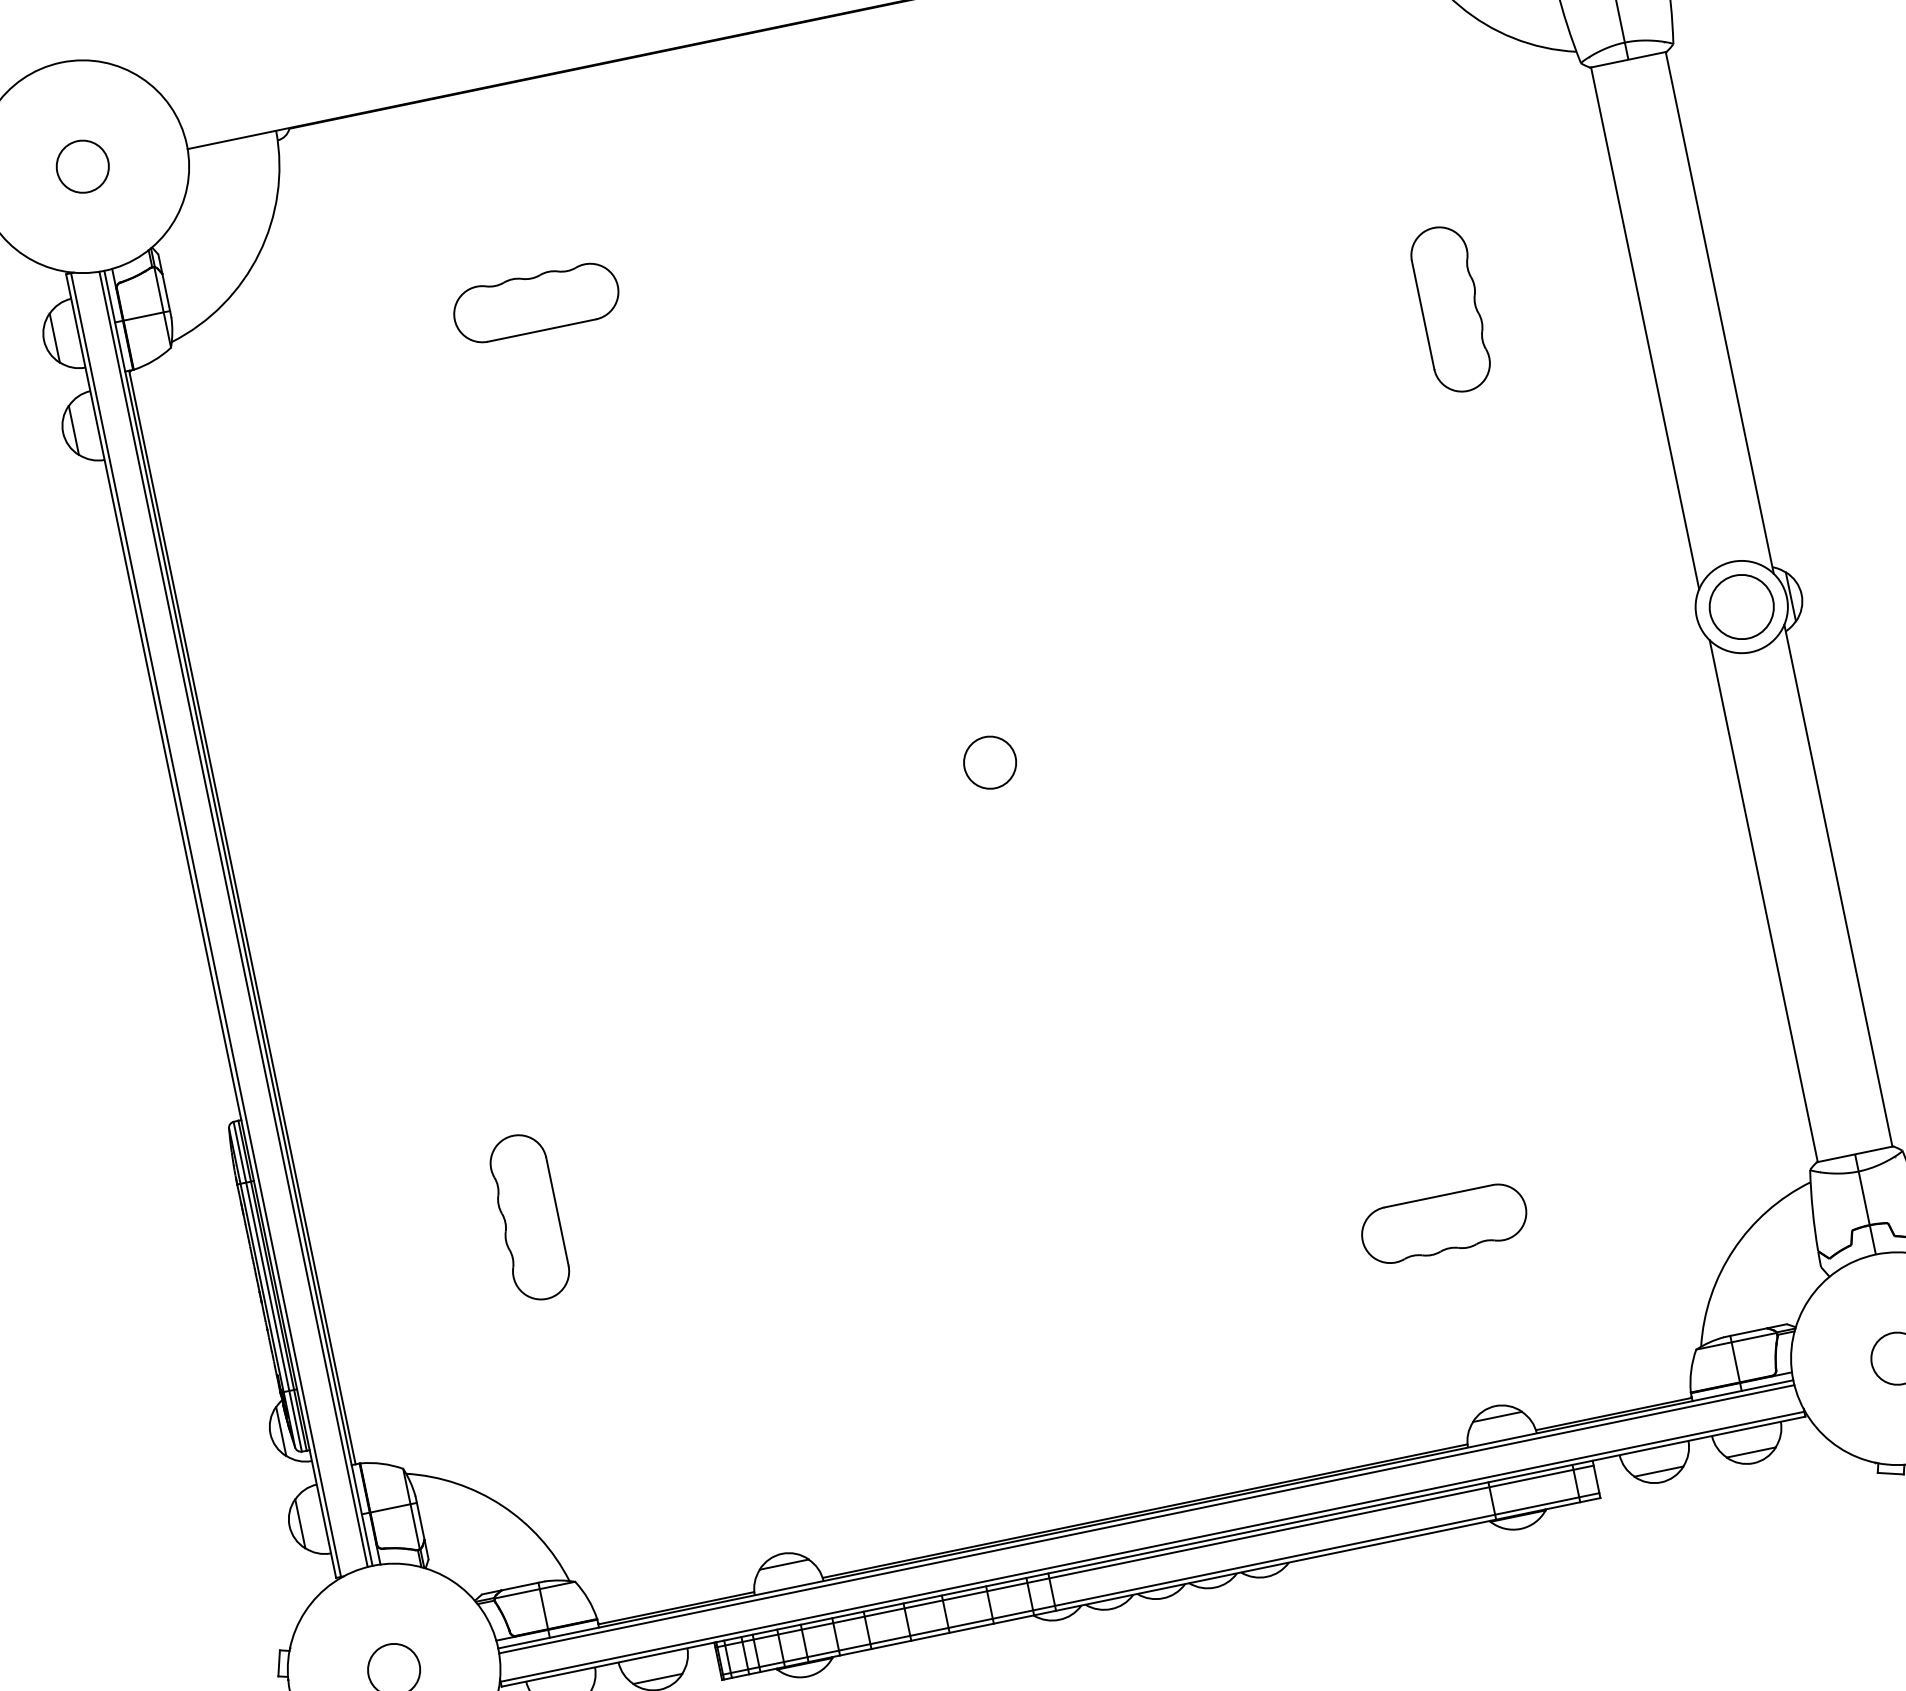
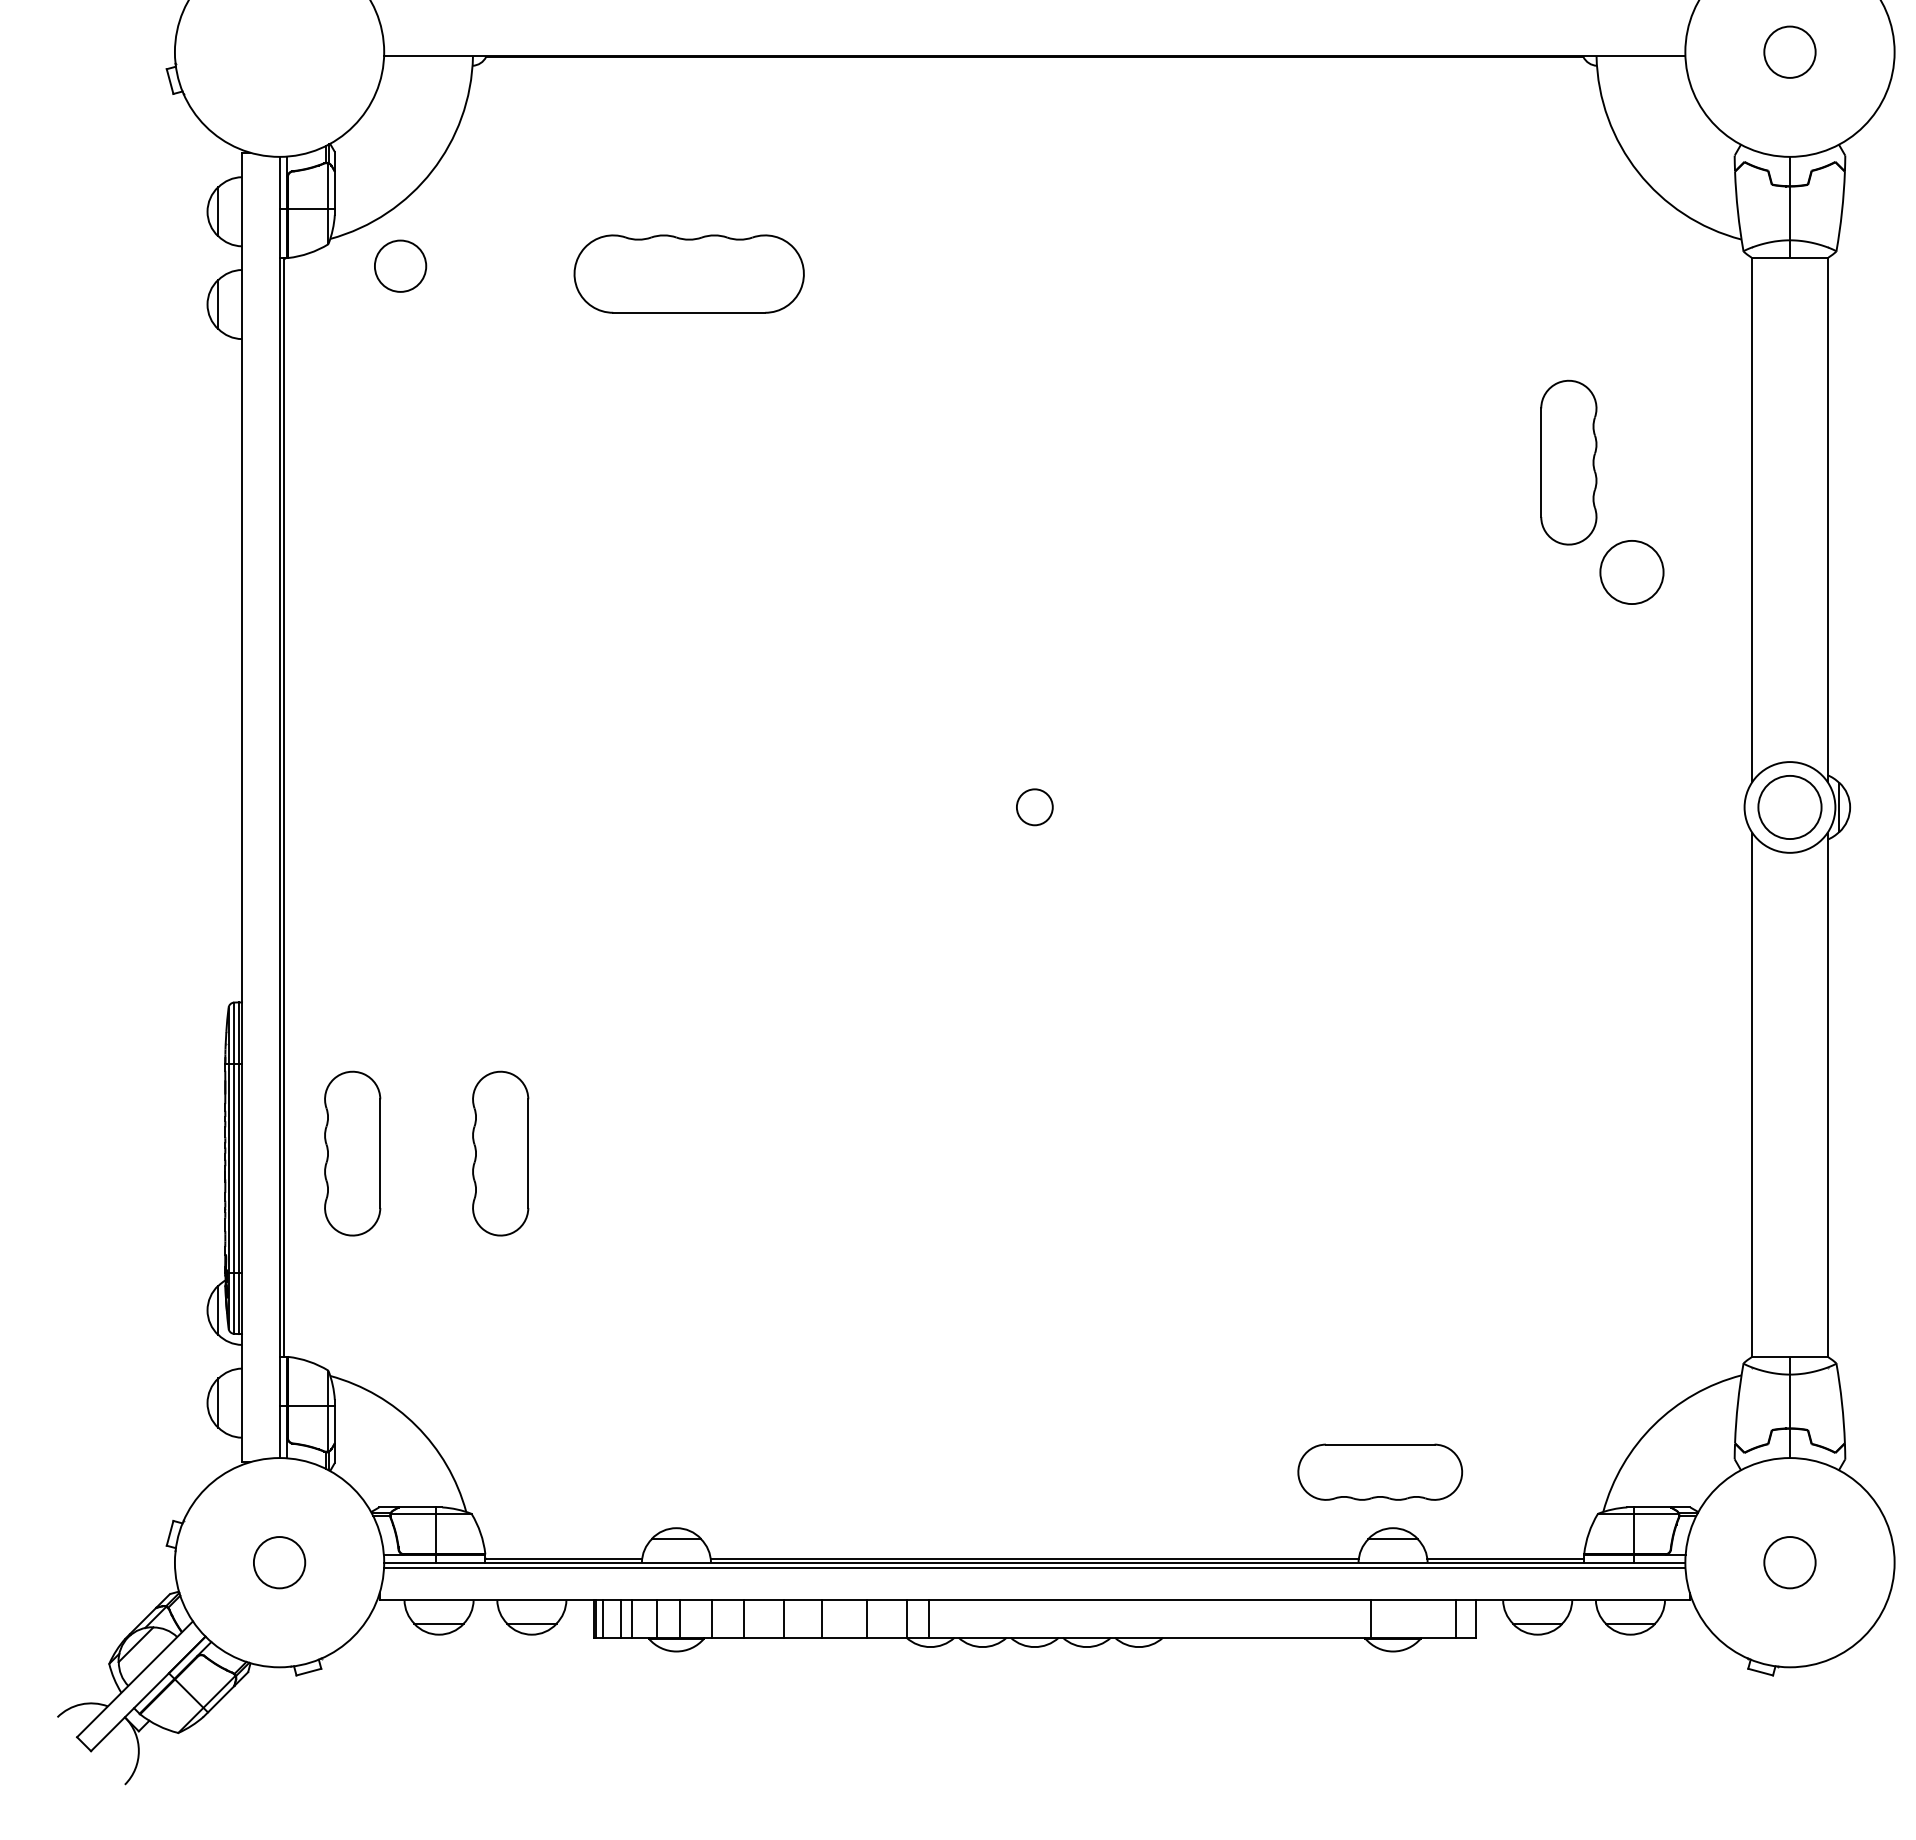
circle: (82, 165) -> (400, 265), moved
part: (536, 302) -> (689, 273), size x1.4
circle: (1535, 405) -> (1631, 572), added
circle: (989, 761) -> (1034, 806), size x0.7
line: (233, 919) -> (274, 807), removed
line: (205, 925) -> (246, 807), removed
part: (1444, 1222) -> (1380, 1471), moved
part: (382, 1247) -> (352, 1153), added
line: (1152, 1547) -> (1034, 1595), removed
line: (1154, 1557) -> (1034, 1605), removed
line: (1159, 1583) -> (1034, 1632), removed

